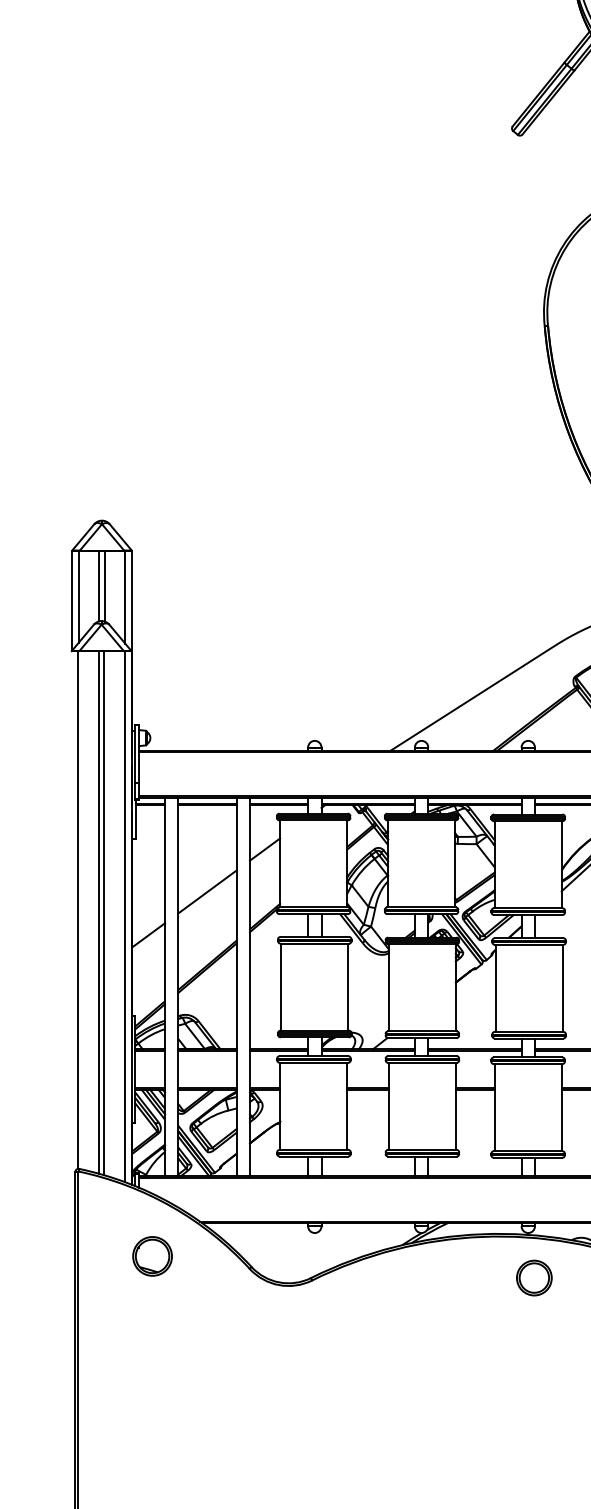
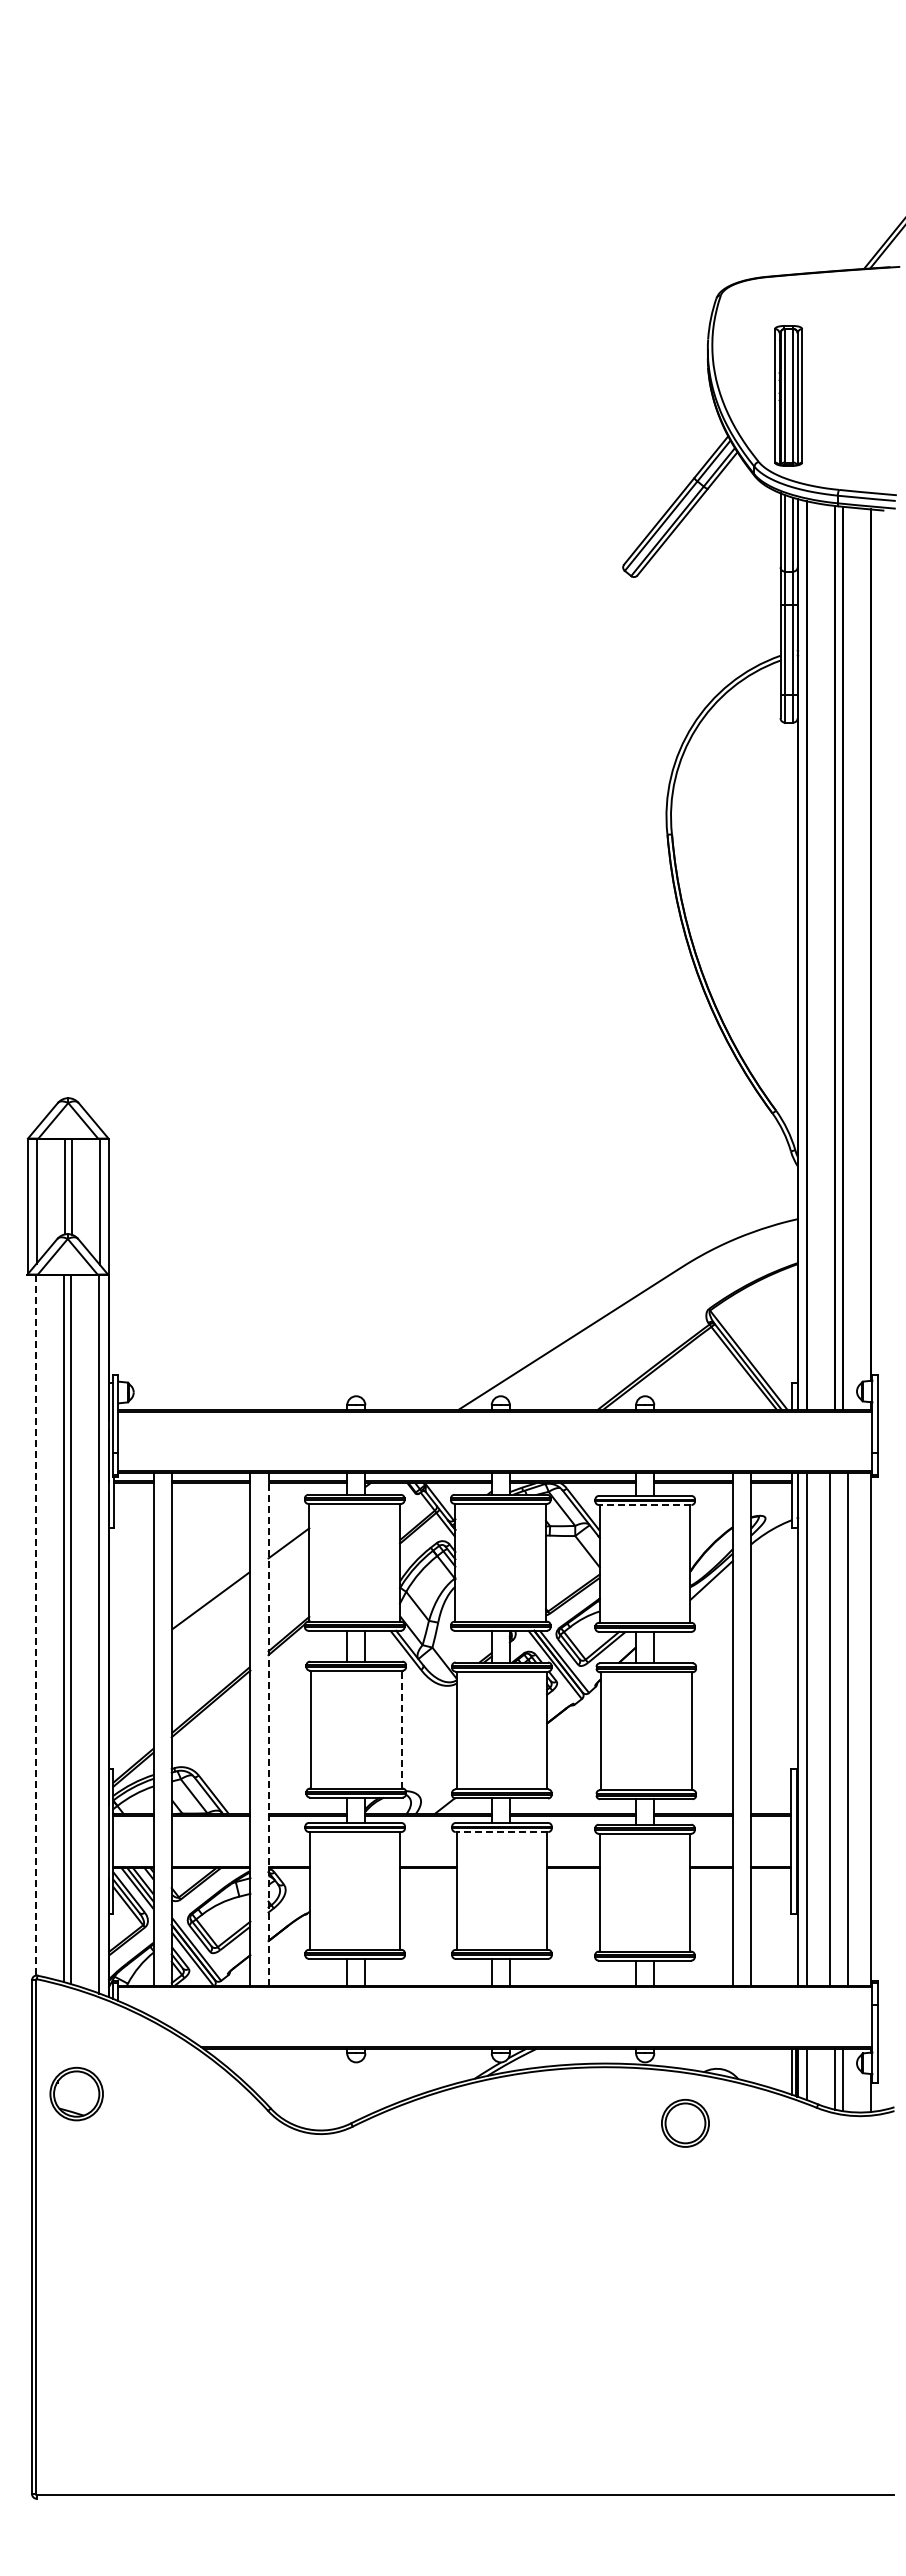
line: (527, 821) -> (644, 1505), solid -> dashed
line: (78, 910) -> (36, 1625), solid -> dashed
line: (148, 935) -> (131, 1659), removed
line: (249, 986) -> (268, 1728), solid -> dashed
line: (348, 987) -> (401, 1729), solid -> dashed
line: (422, 1063) -> (501, 1832), solid -> dashed
part: (152, 1255) -> (76, 2093), moved
part: (534, 1278) -> (685, 2123), moved

